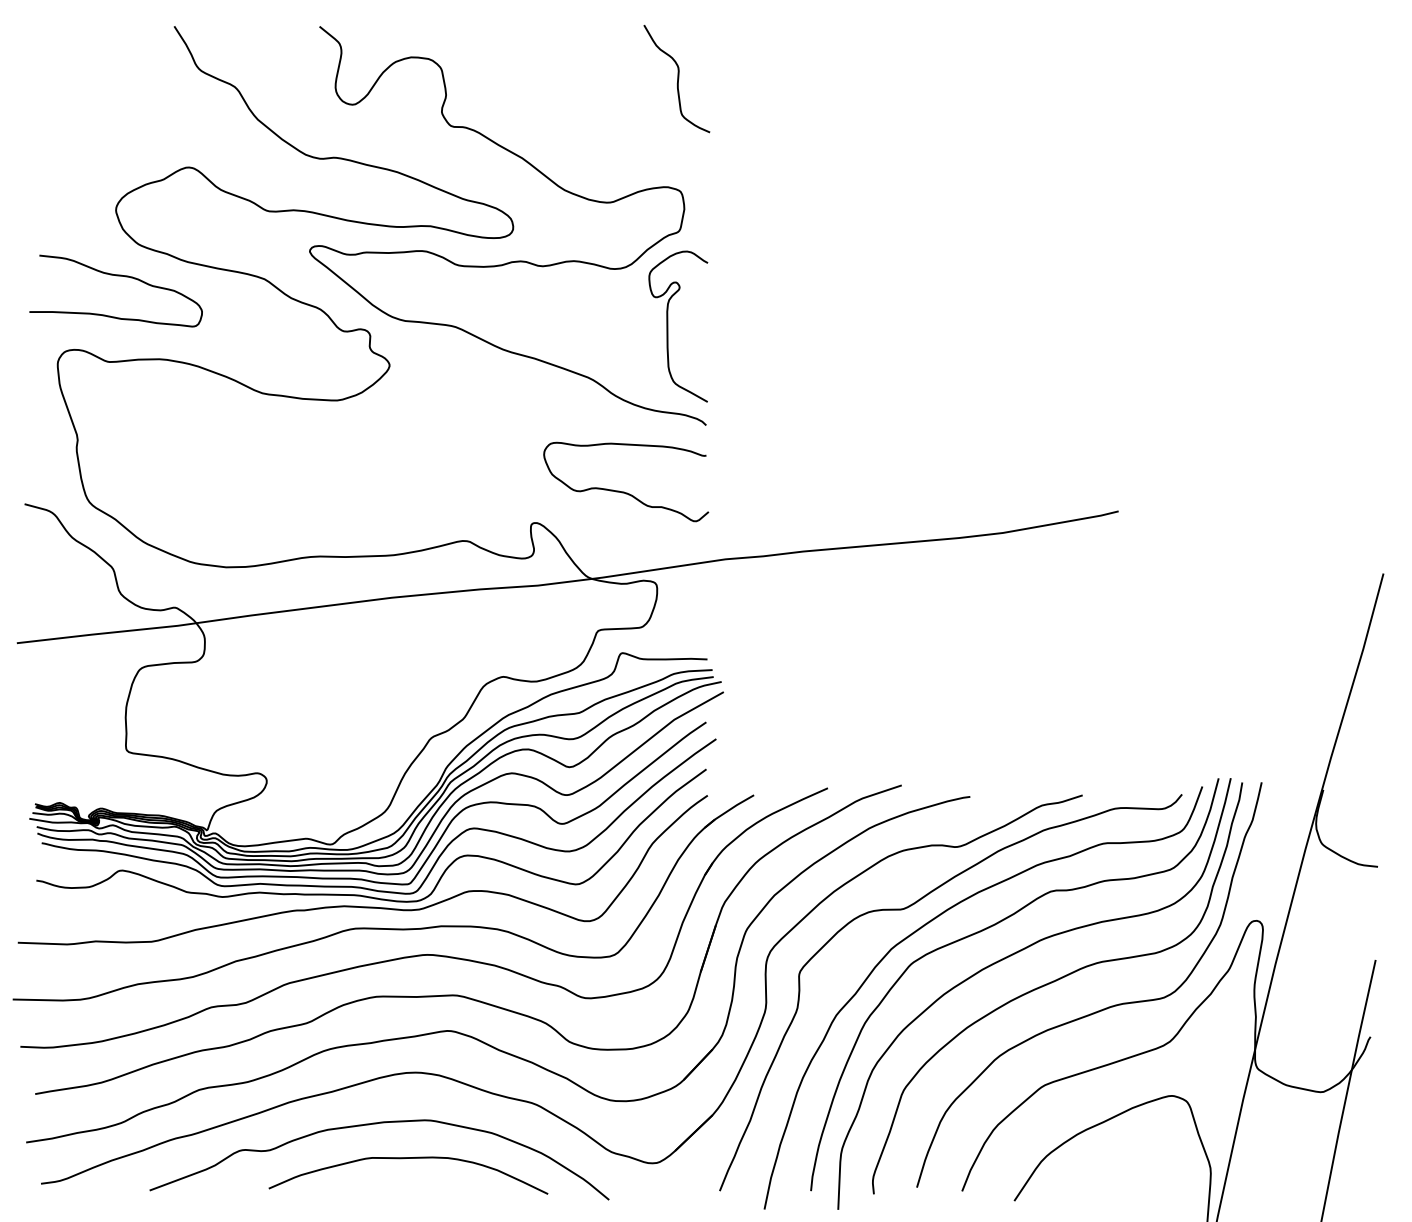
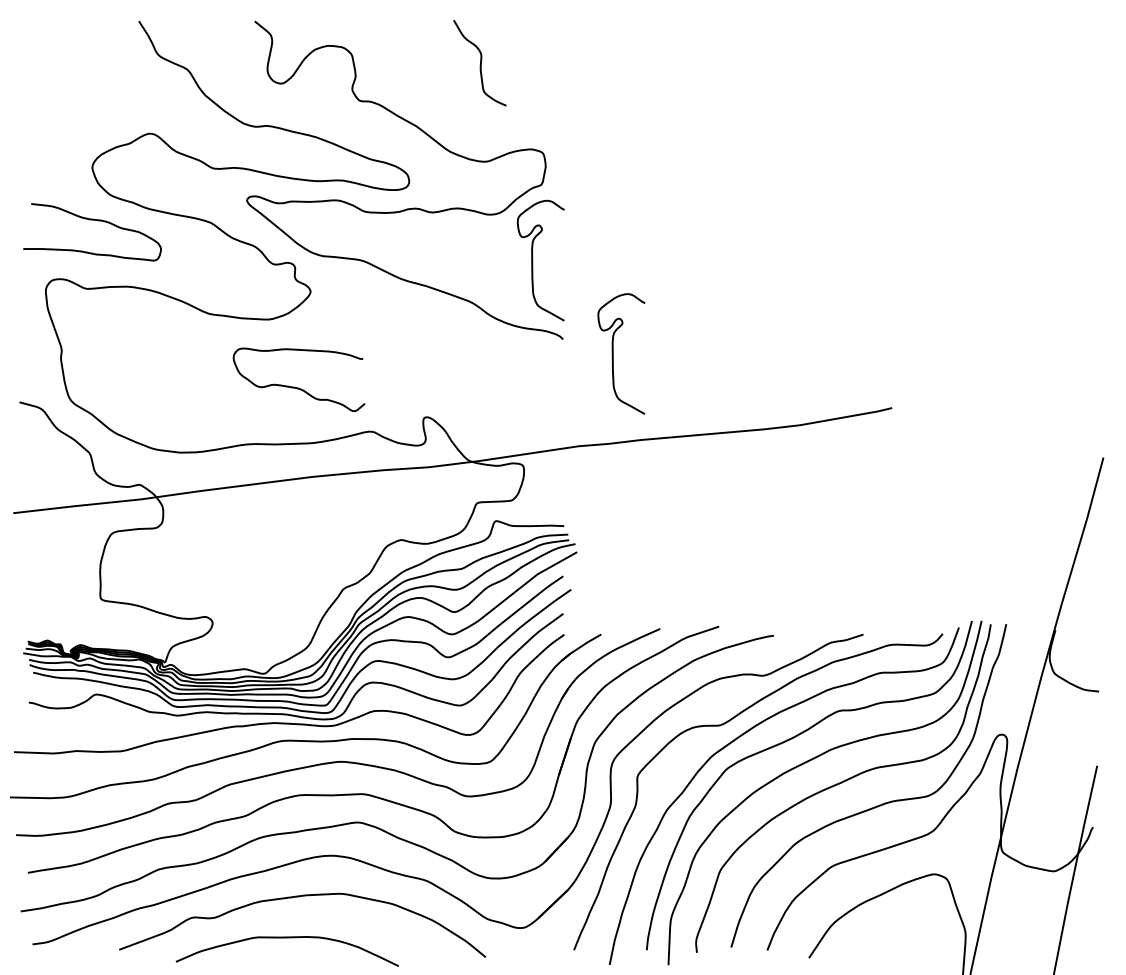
curve: (677, 79) -> (480, 63), moved
curve: (769, 443) -> (613, 353), added
curve: (624, 491) -> (297, 387), moved
curve: (408, 1158) -> (287, 937), moved

